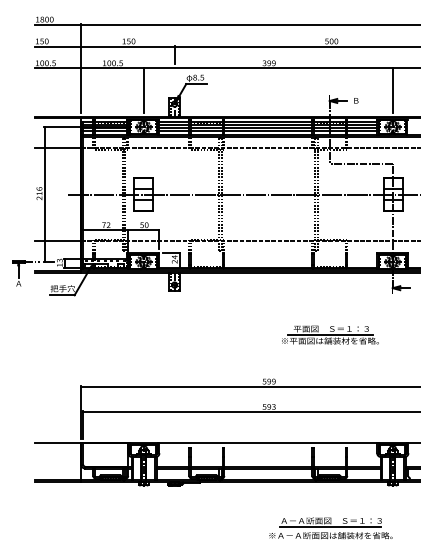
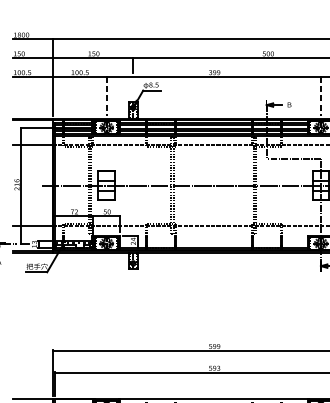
line: (143, 90) -> (106, 96), solid -> dashed
line: (392, 90) -> (320, 96), solid -> dashed
part: (330, 334) -> (267, 305), removed

